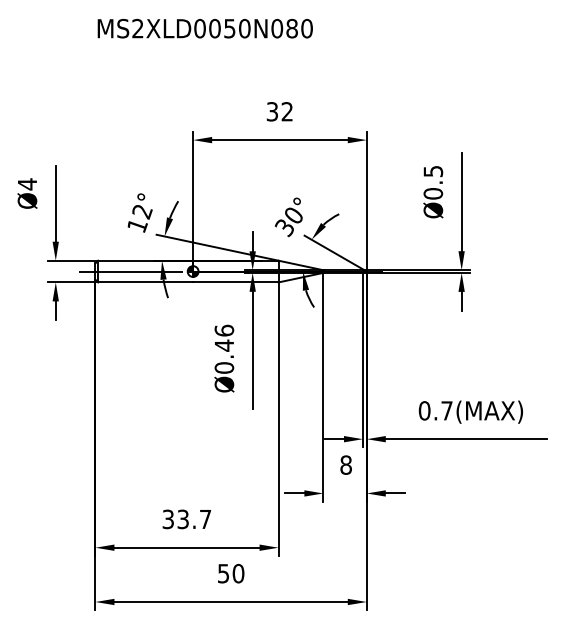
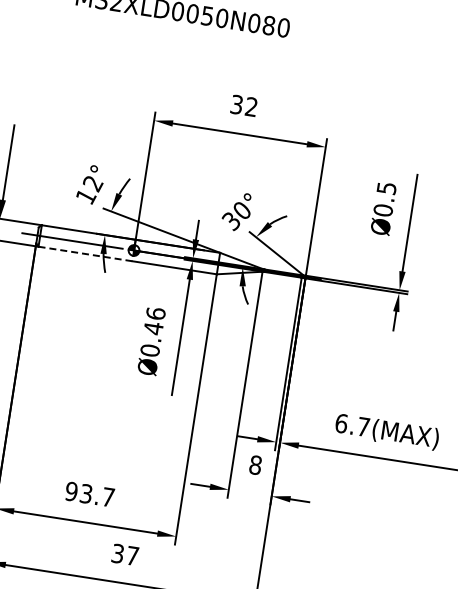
line: (146, 282) -> (86, 254), solid -> dashed
text: (424, 410) -> (341, 423), 0.7(MAX) -> 6.7(MAX)
text: (168, 518) -> (71, 490), 33.7 -> 93.7
text: (231, 573) -> (125, 554), 50 -> 37

